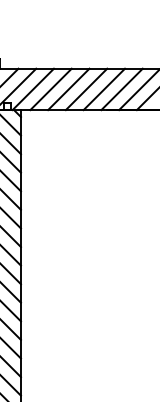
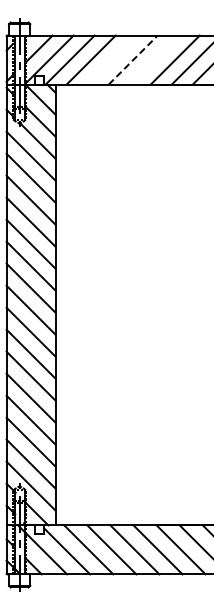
line: (68, 88) -> (111, 59), removed
line: (103, 88) -> (153, 59), removed
line: (86, 89) -> (133, 60), solid -> dashed

